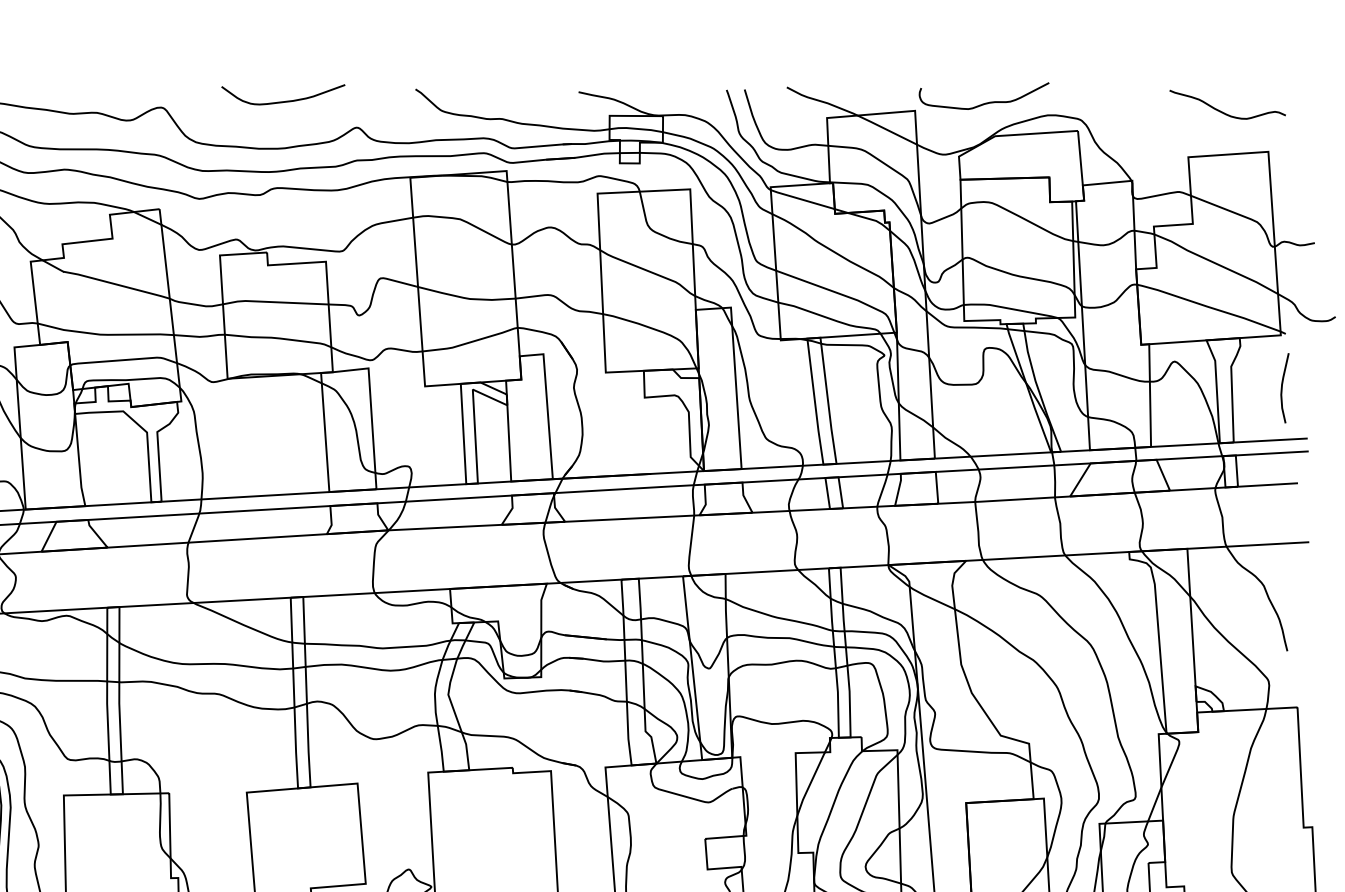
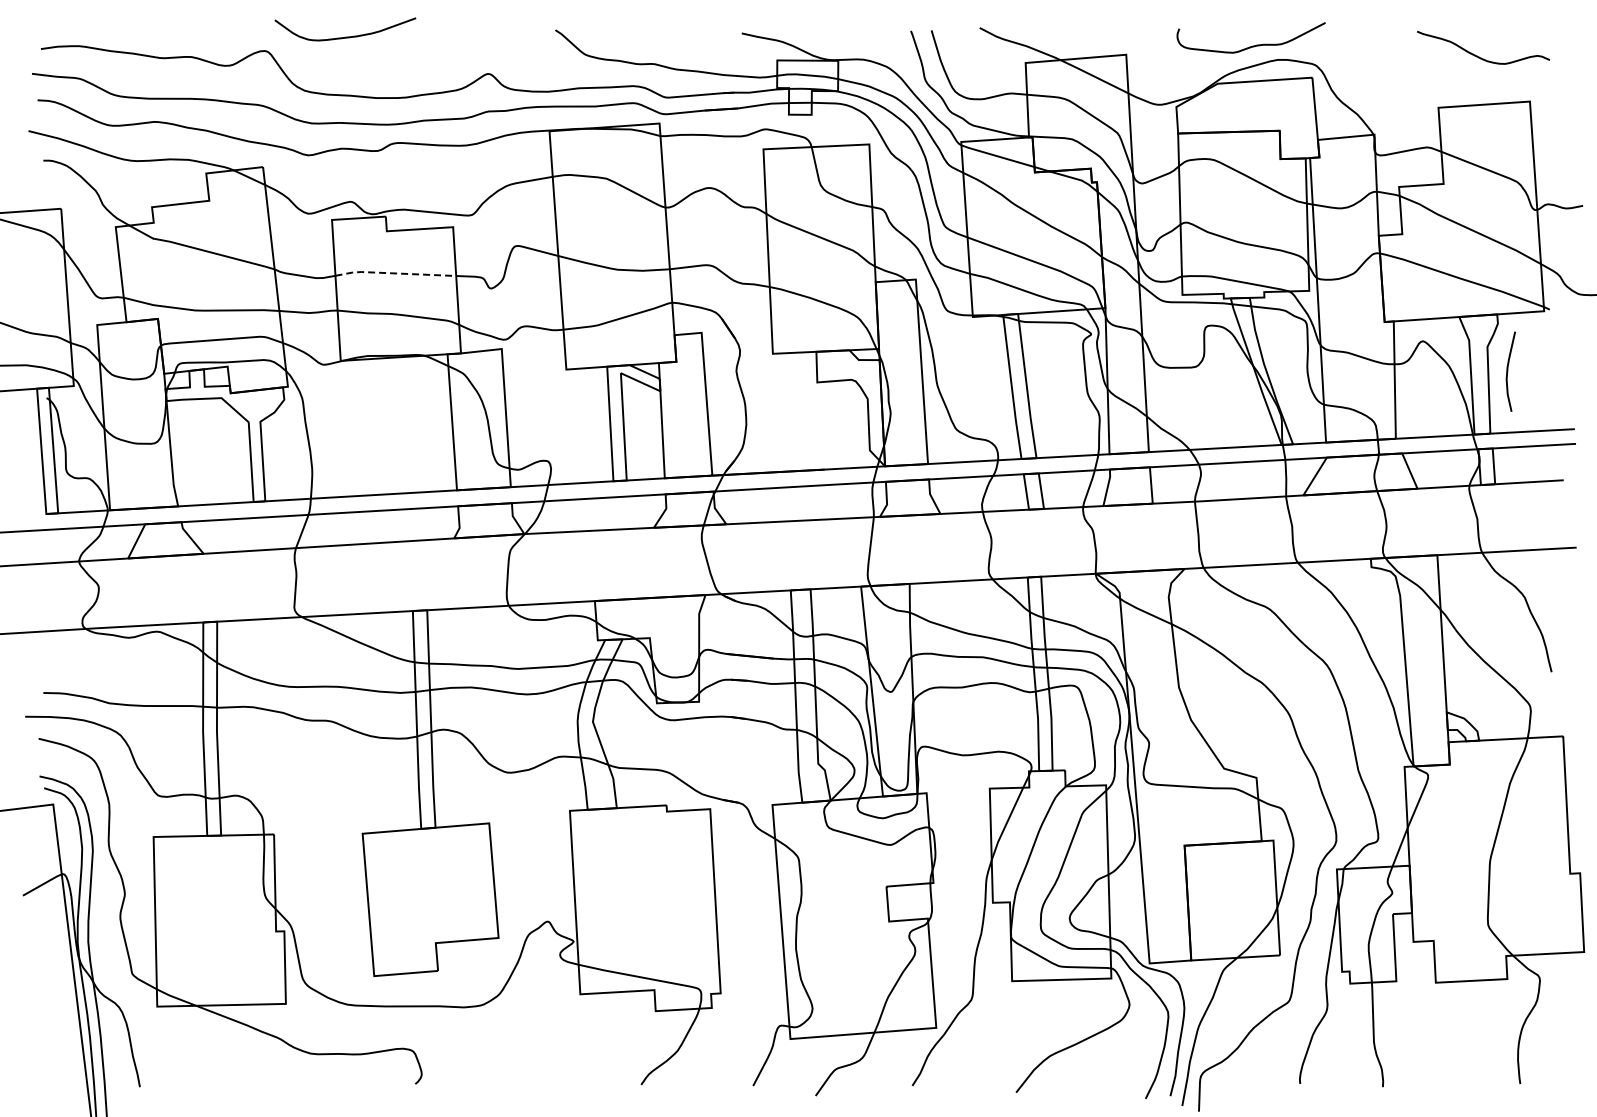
curve: (283, 100) -> (345, 36), moved
curve: (985, 102) -> (1252, 45), moved
line: (274, 302) -> (394, 273), solid -> dashed
curve: (1282, 388) -> (1508, 371), moved

